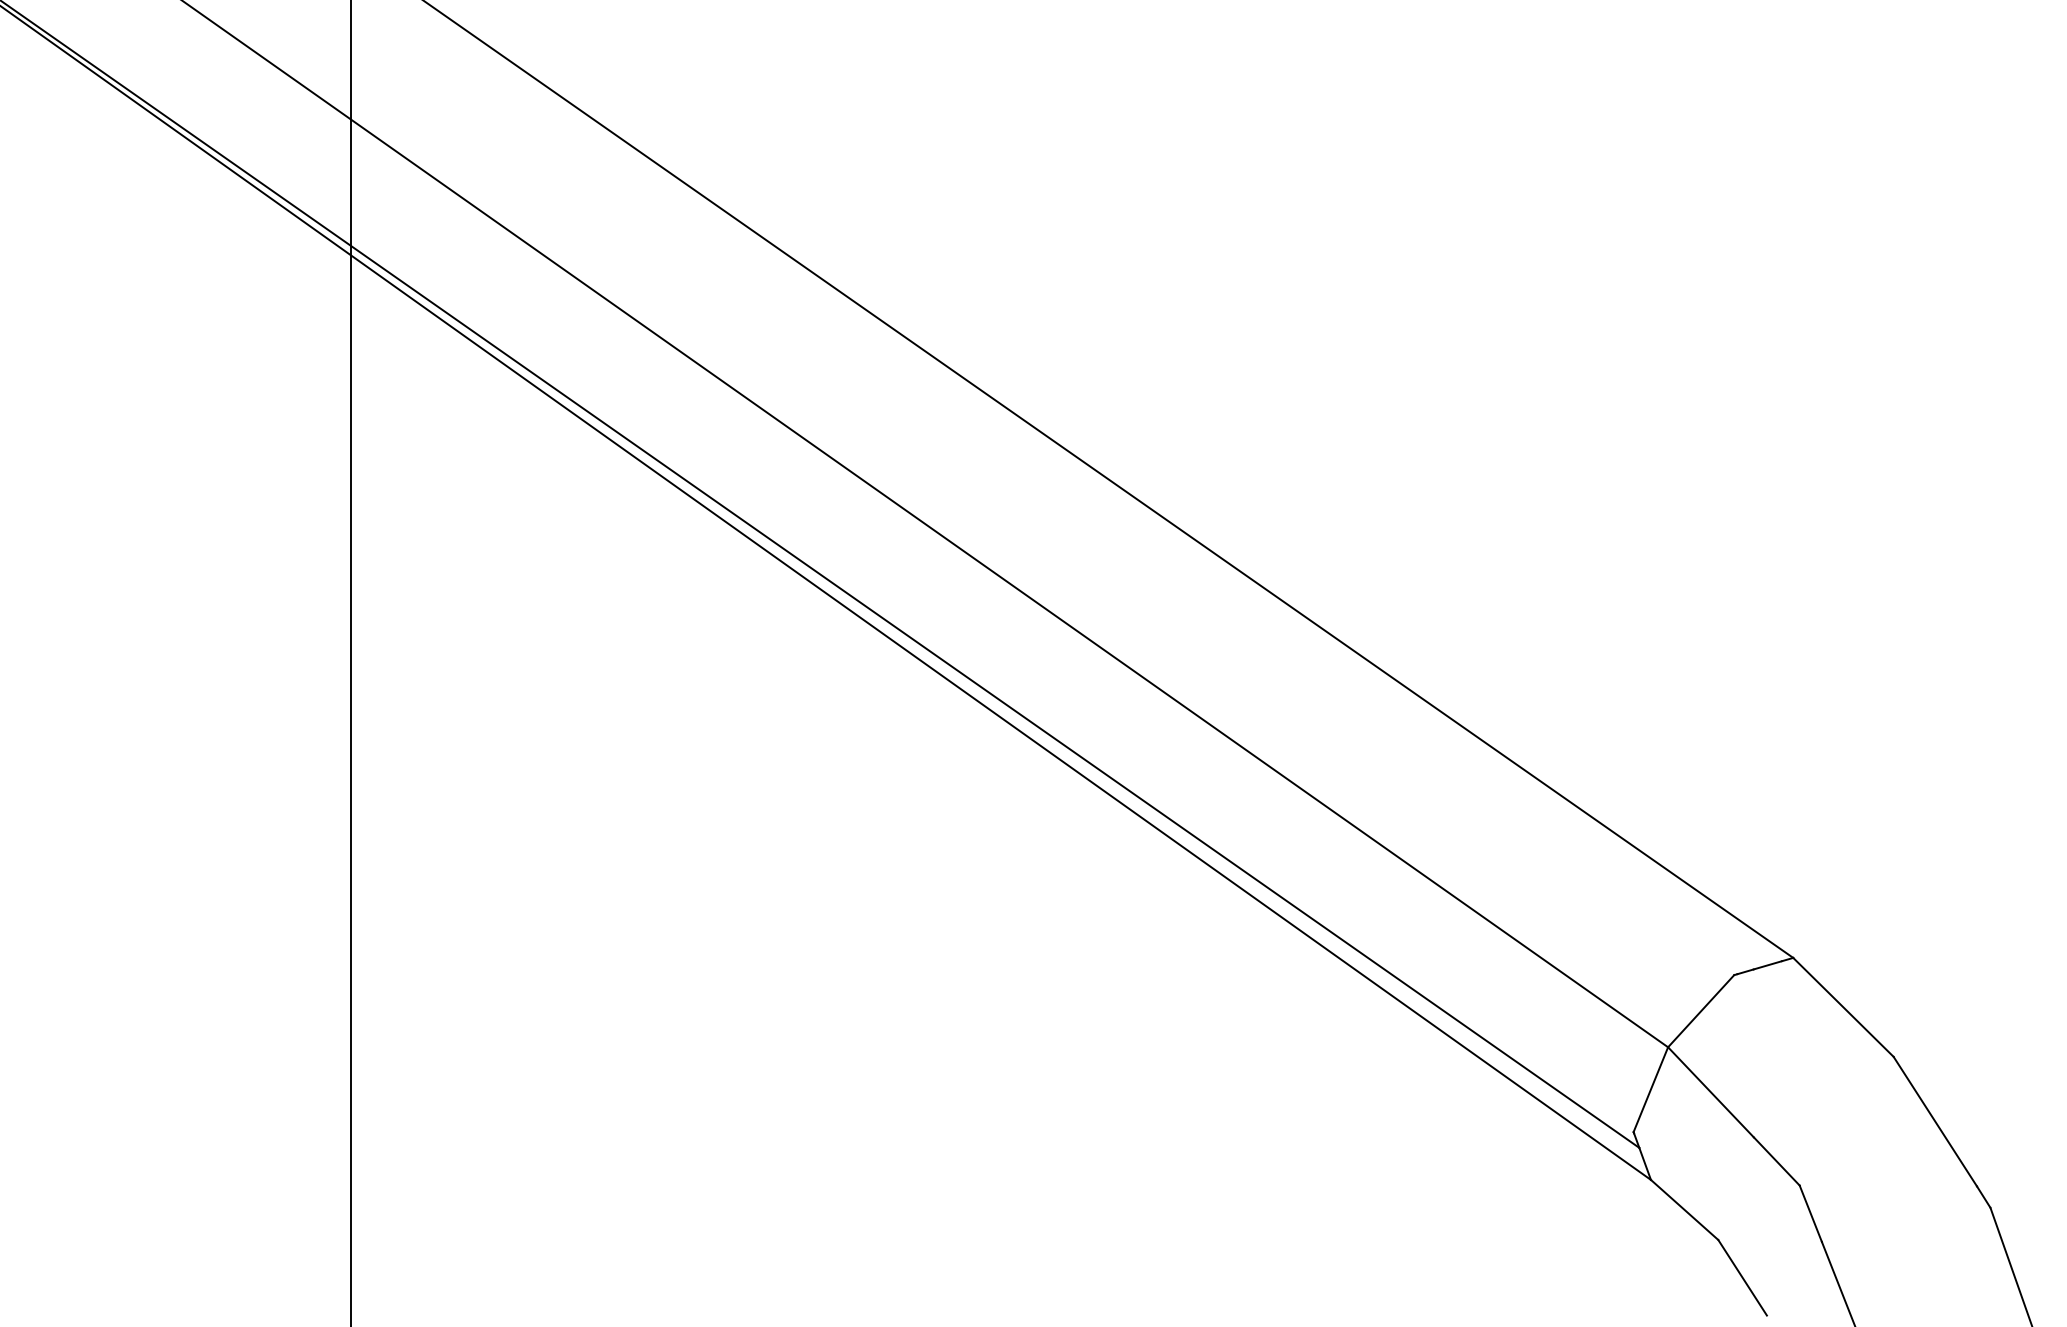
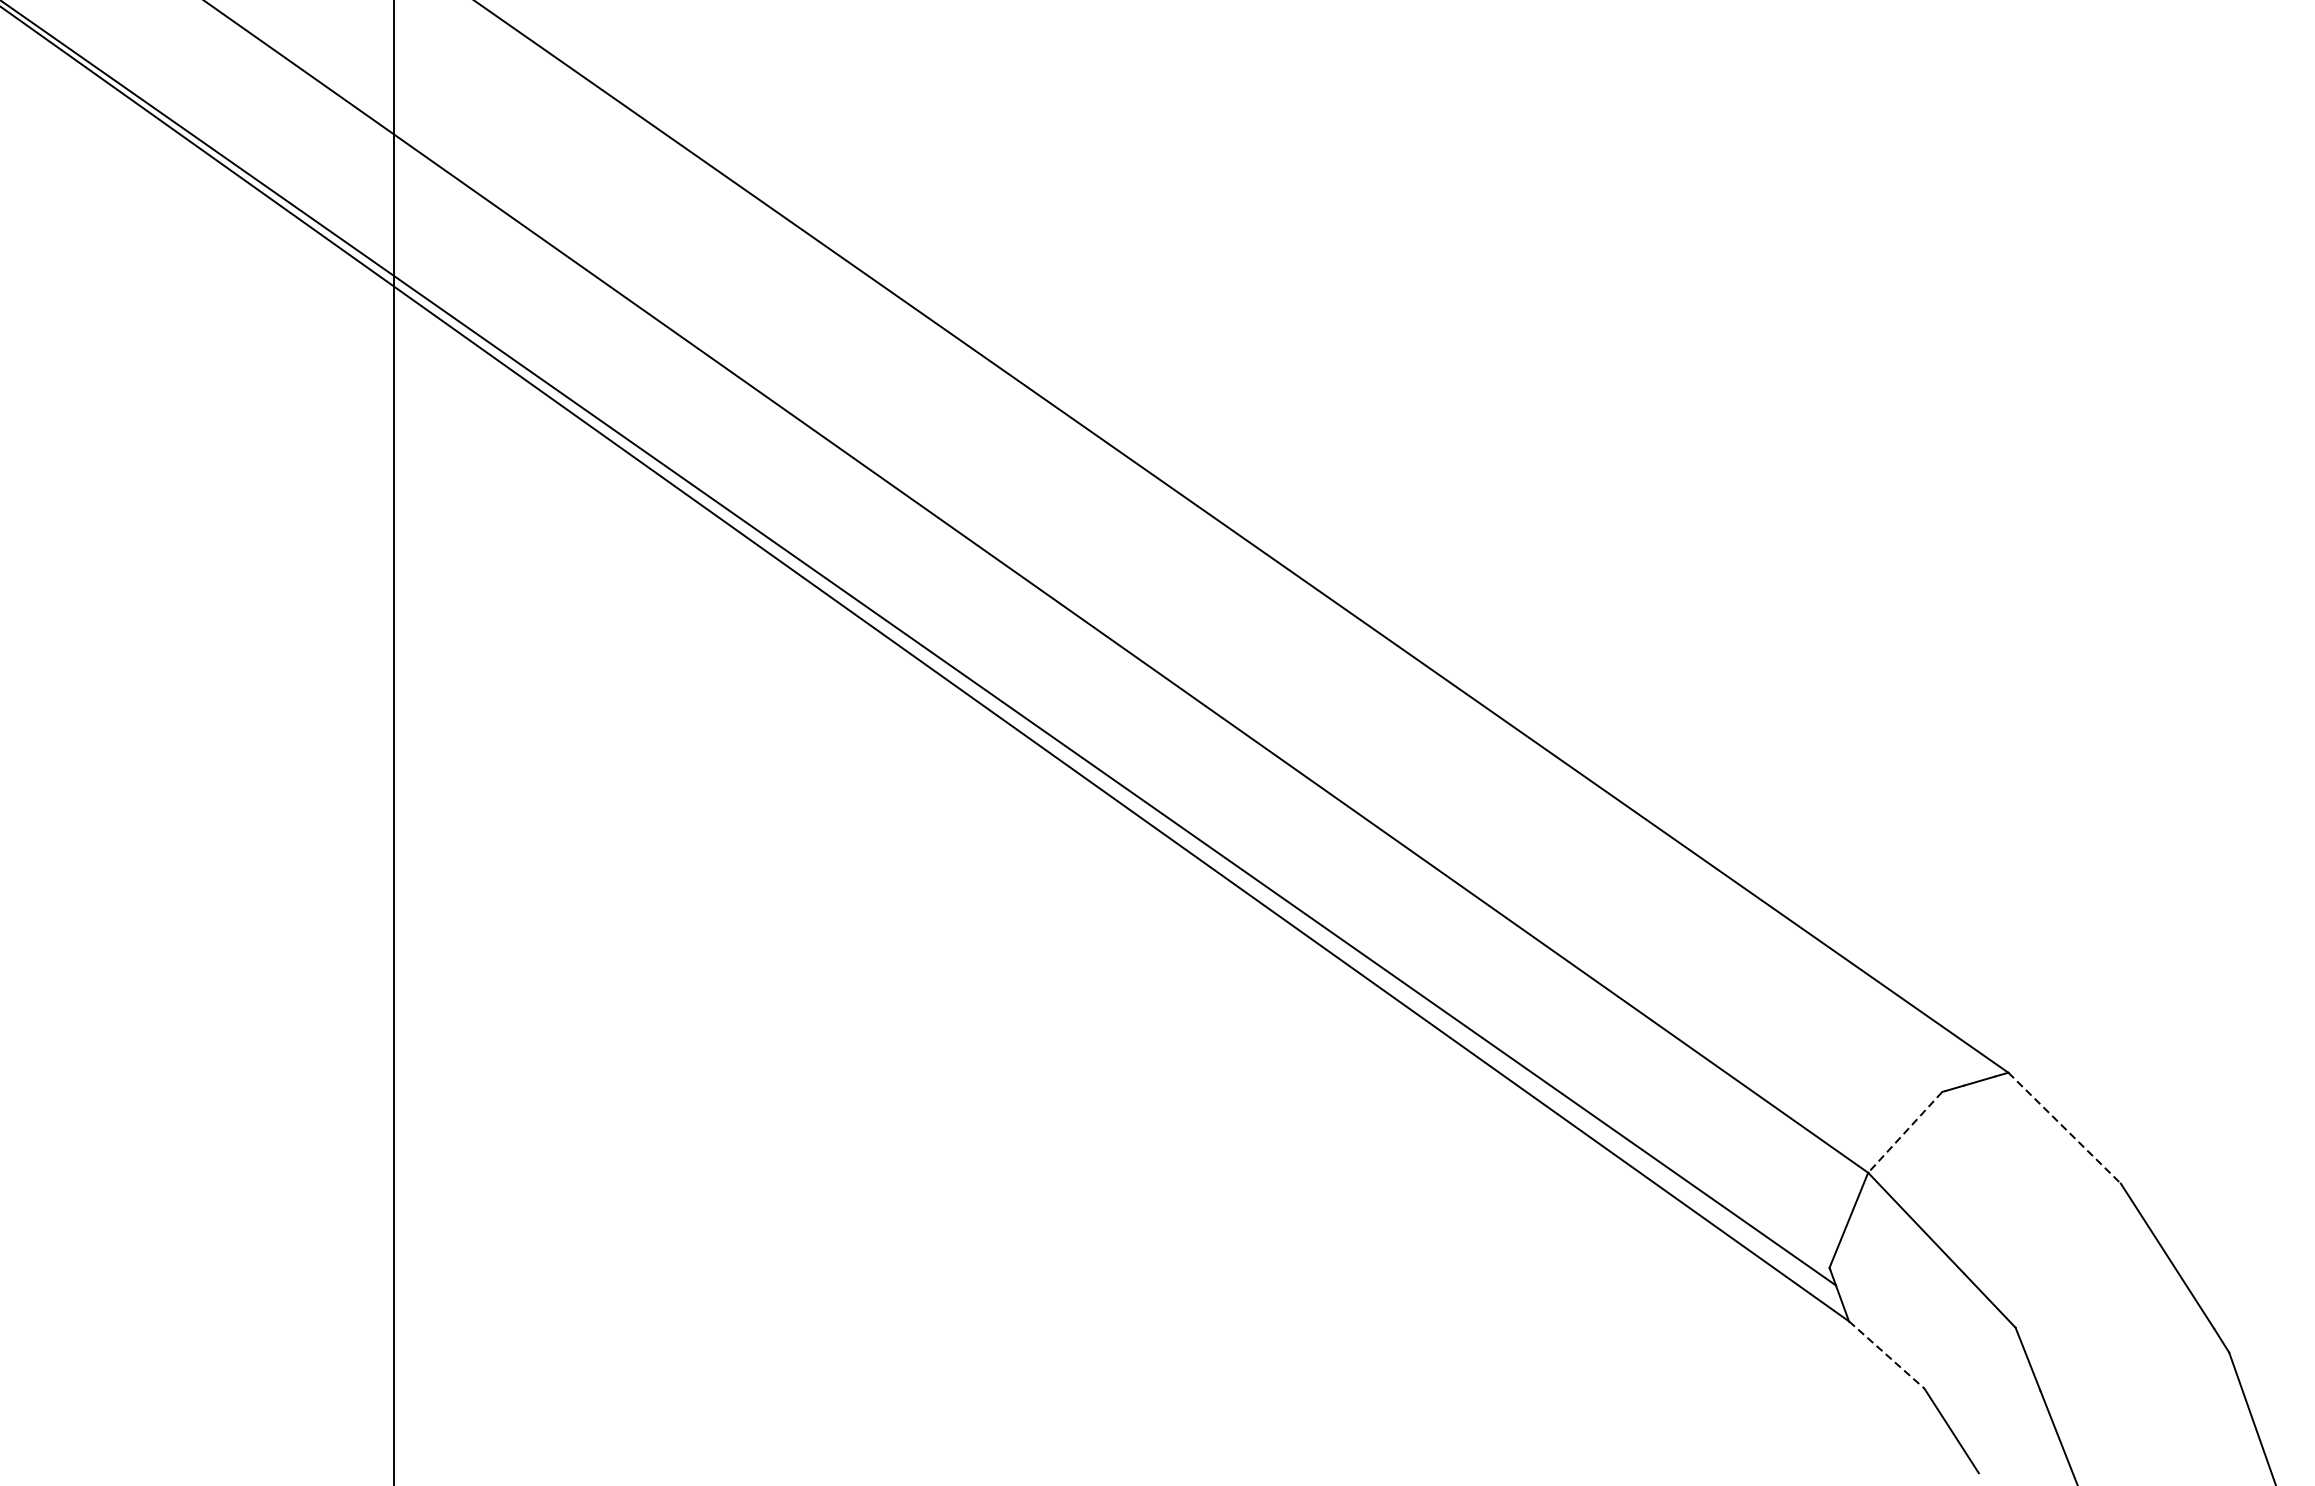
line: (1843, 1007) -> (2064, 1128), solid -> dashed
line: (1701, 1011) -> (1905, 1132), solid -> dashed
line: (1685, 1210) -> (1887, 1355), solid -> dashed

